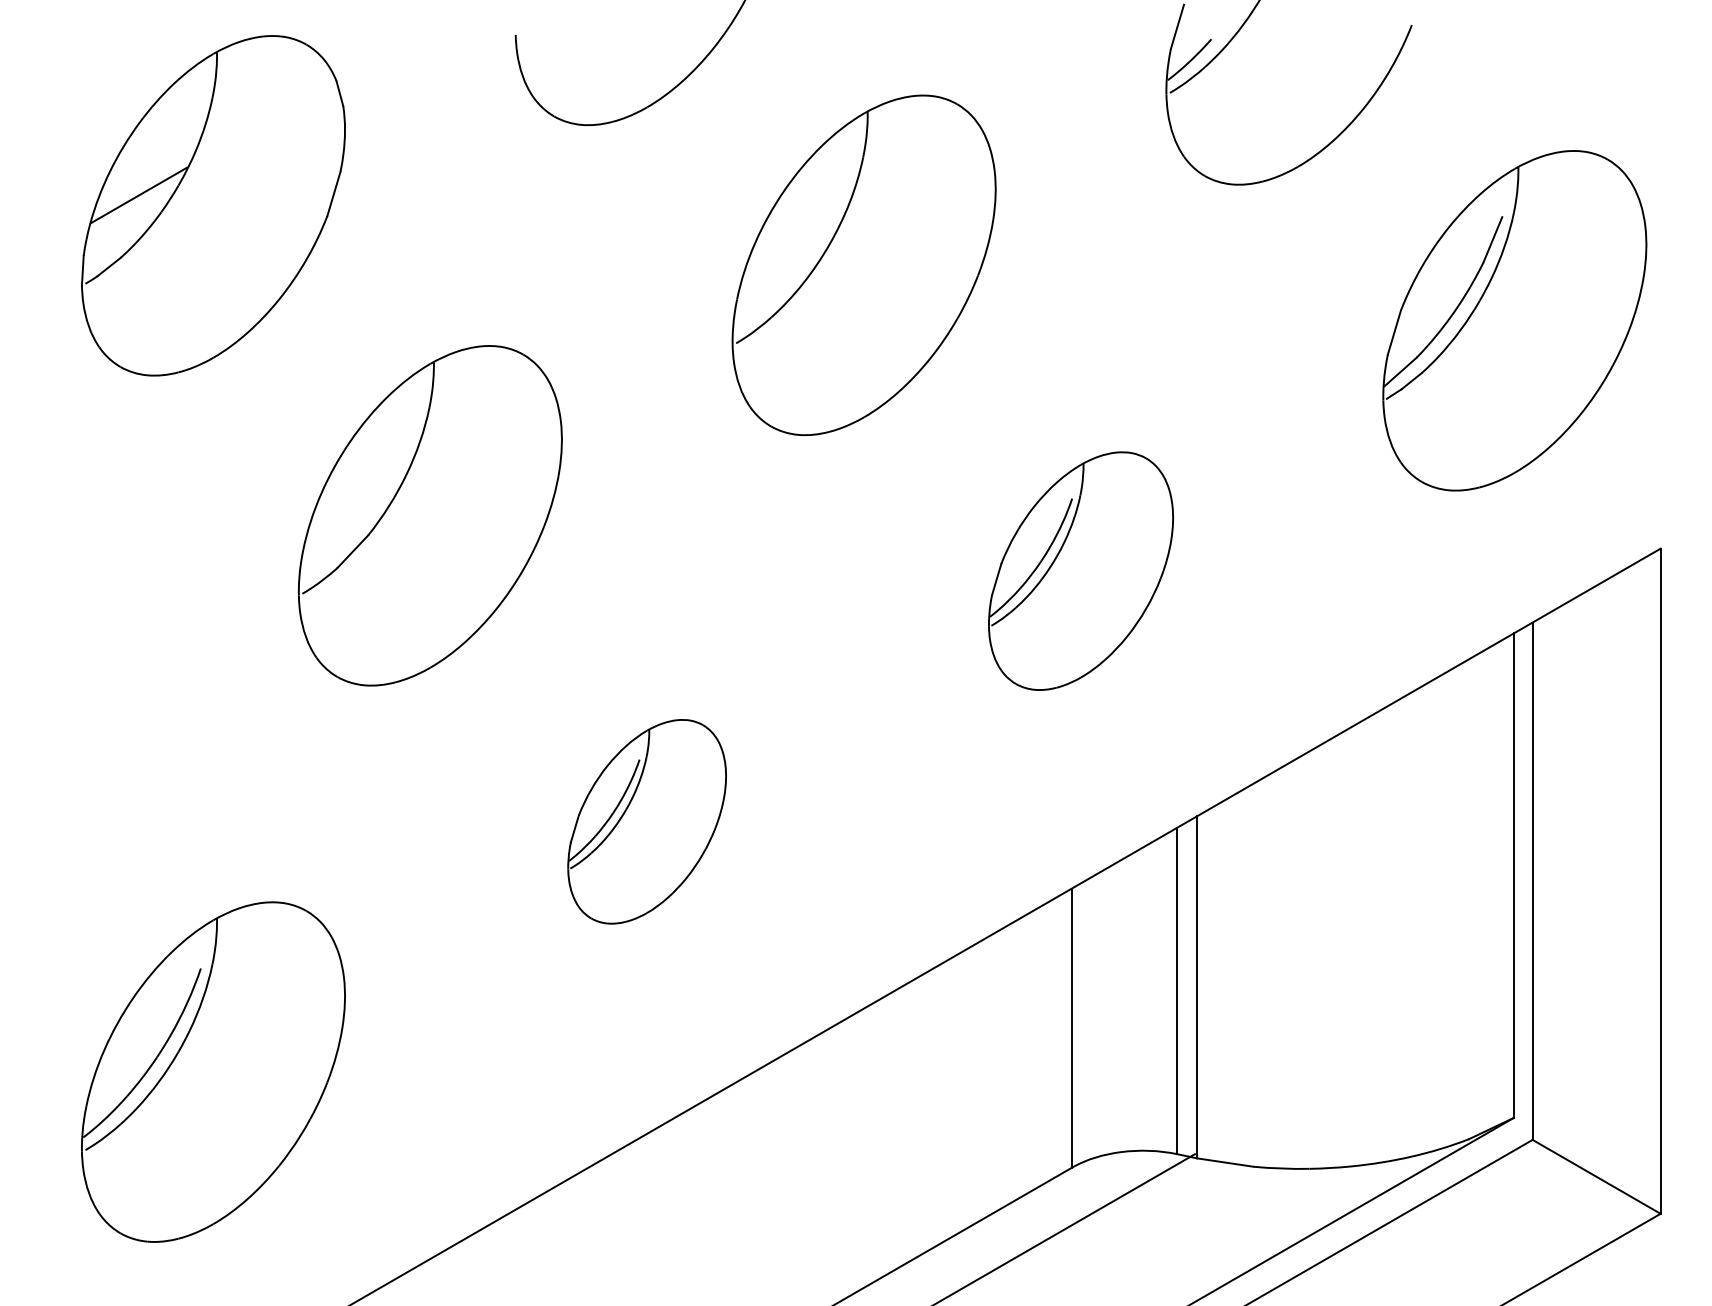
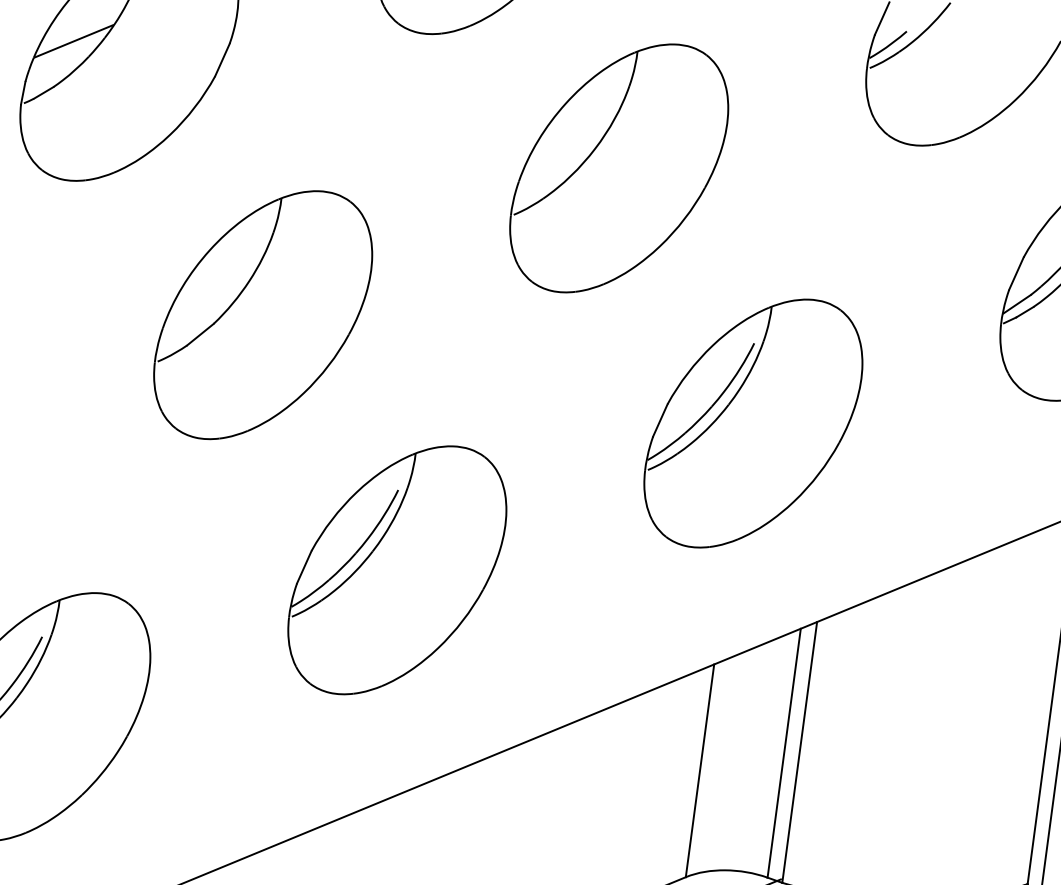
part: (1080, 570) -> (753, 422), size x1.43
part: (646, 821) -> (396, 570), size x1.67

